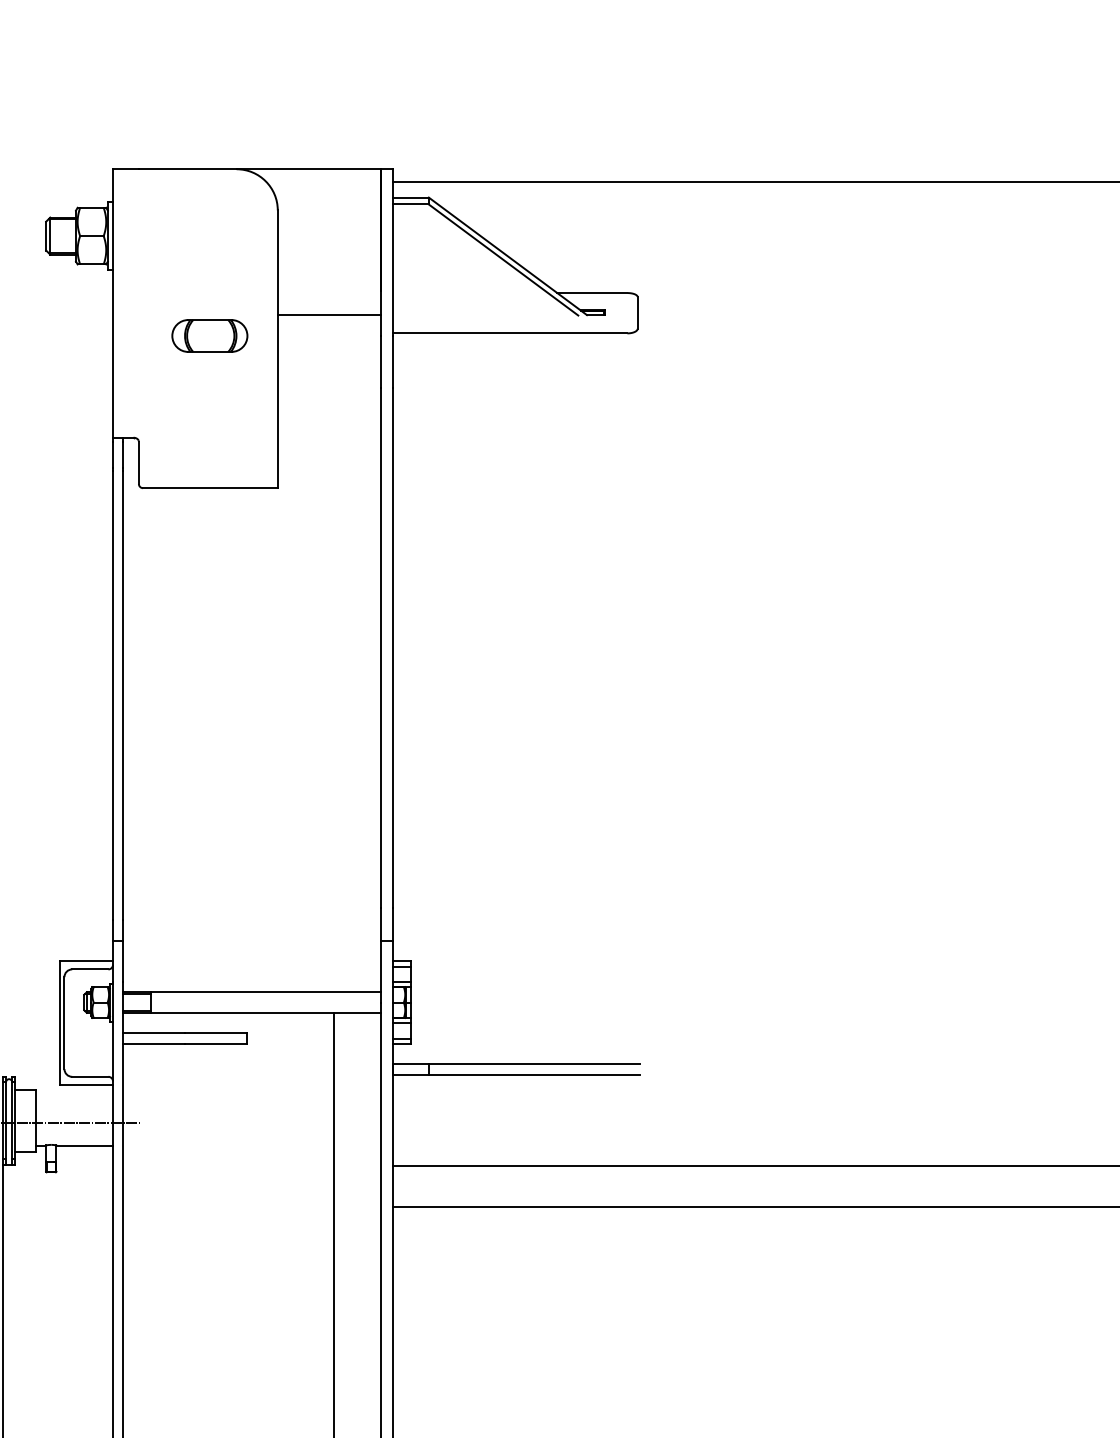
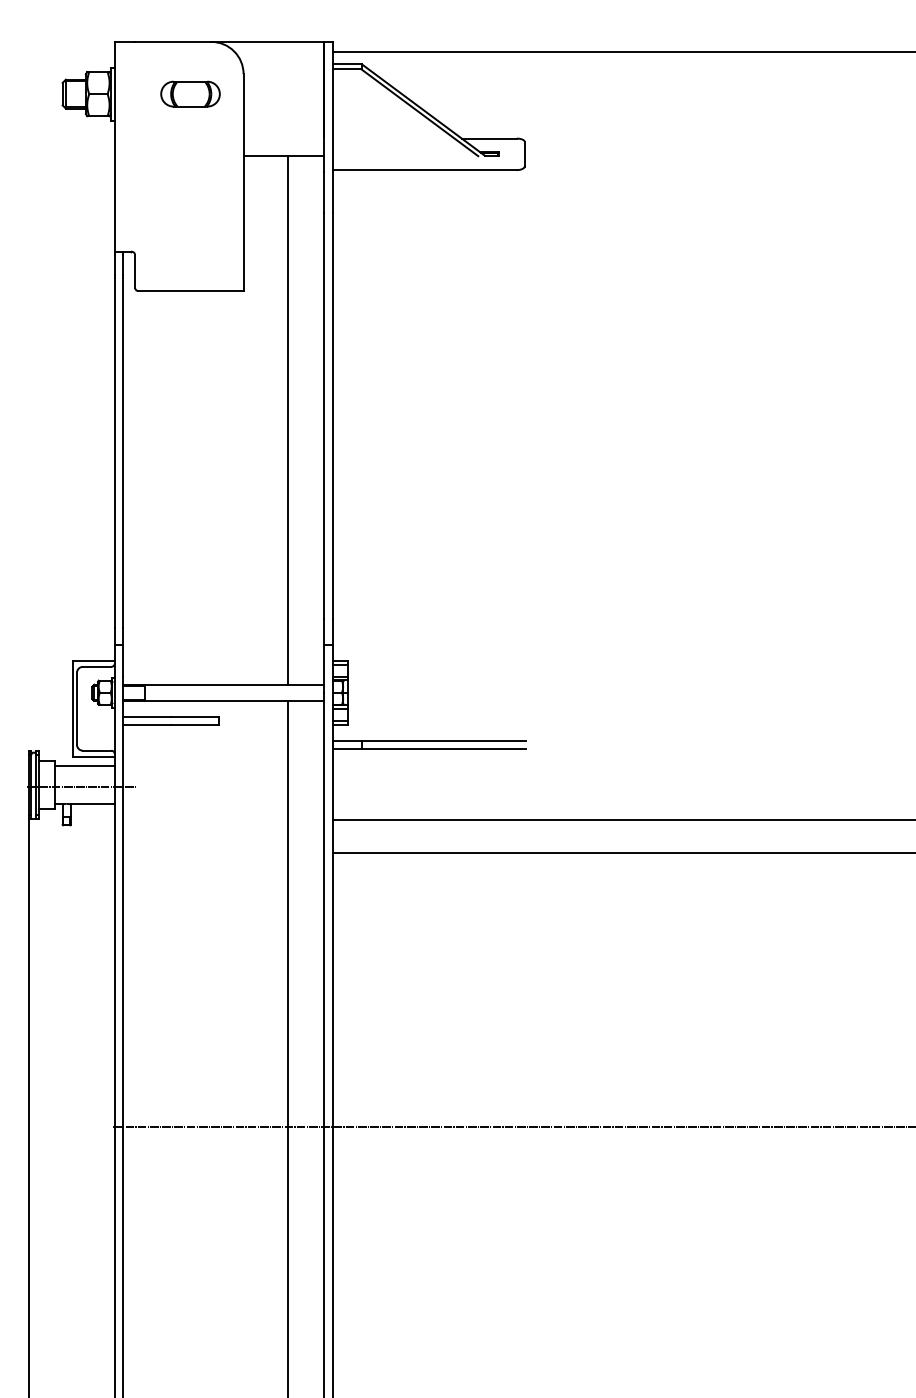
part: (209, 335) -> (190, 93), moved
line: (334, 653) -> (287, 420), added
line: (74, 1095) -> (84, 765), added

